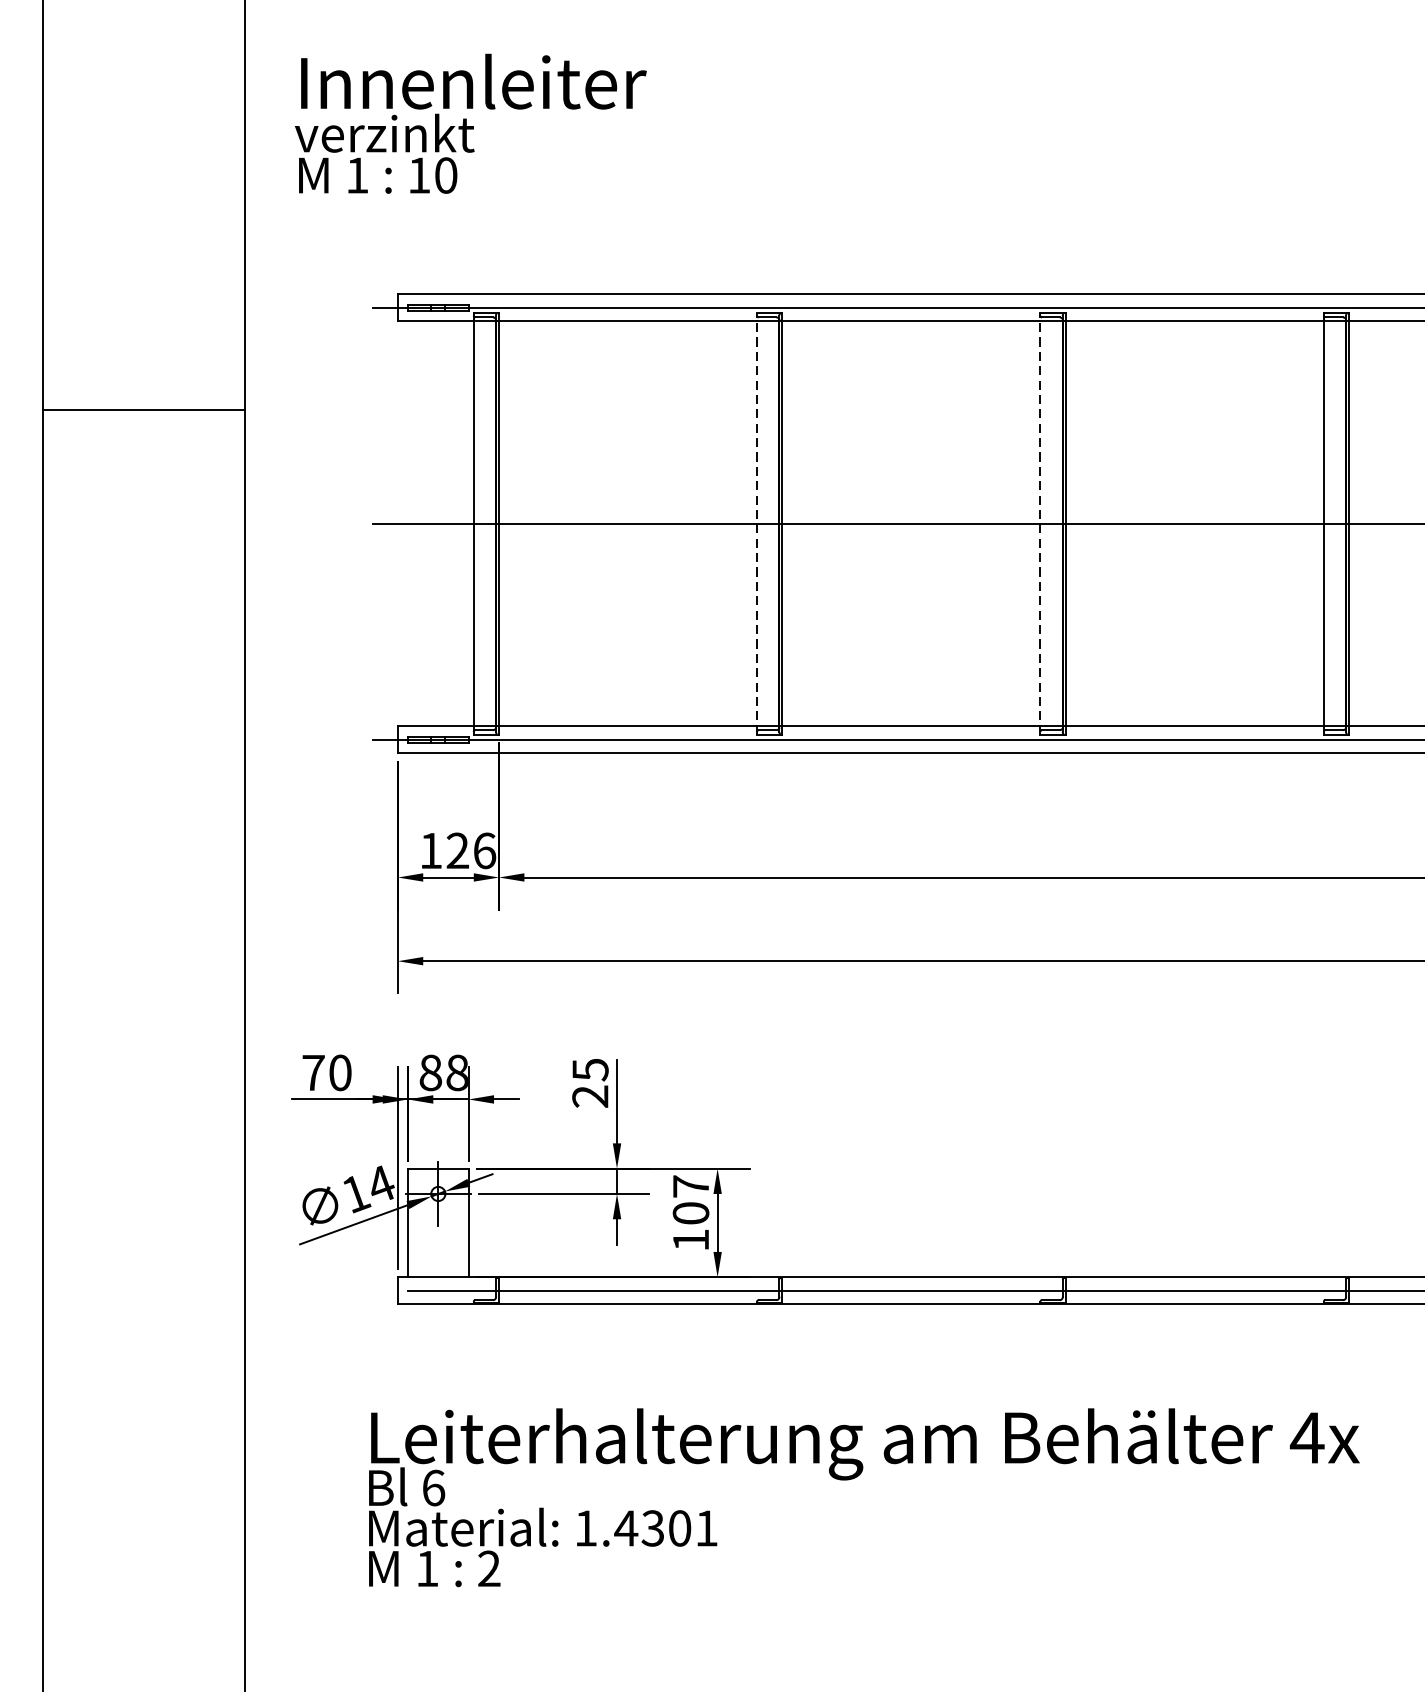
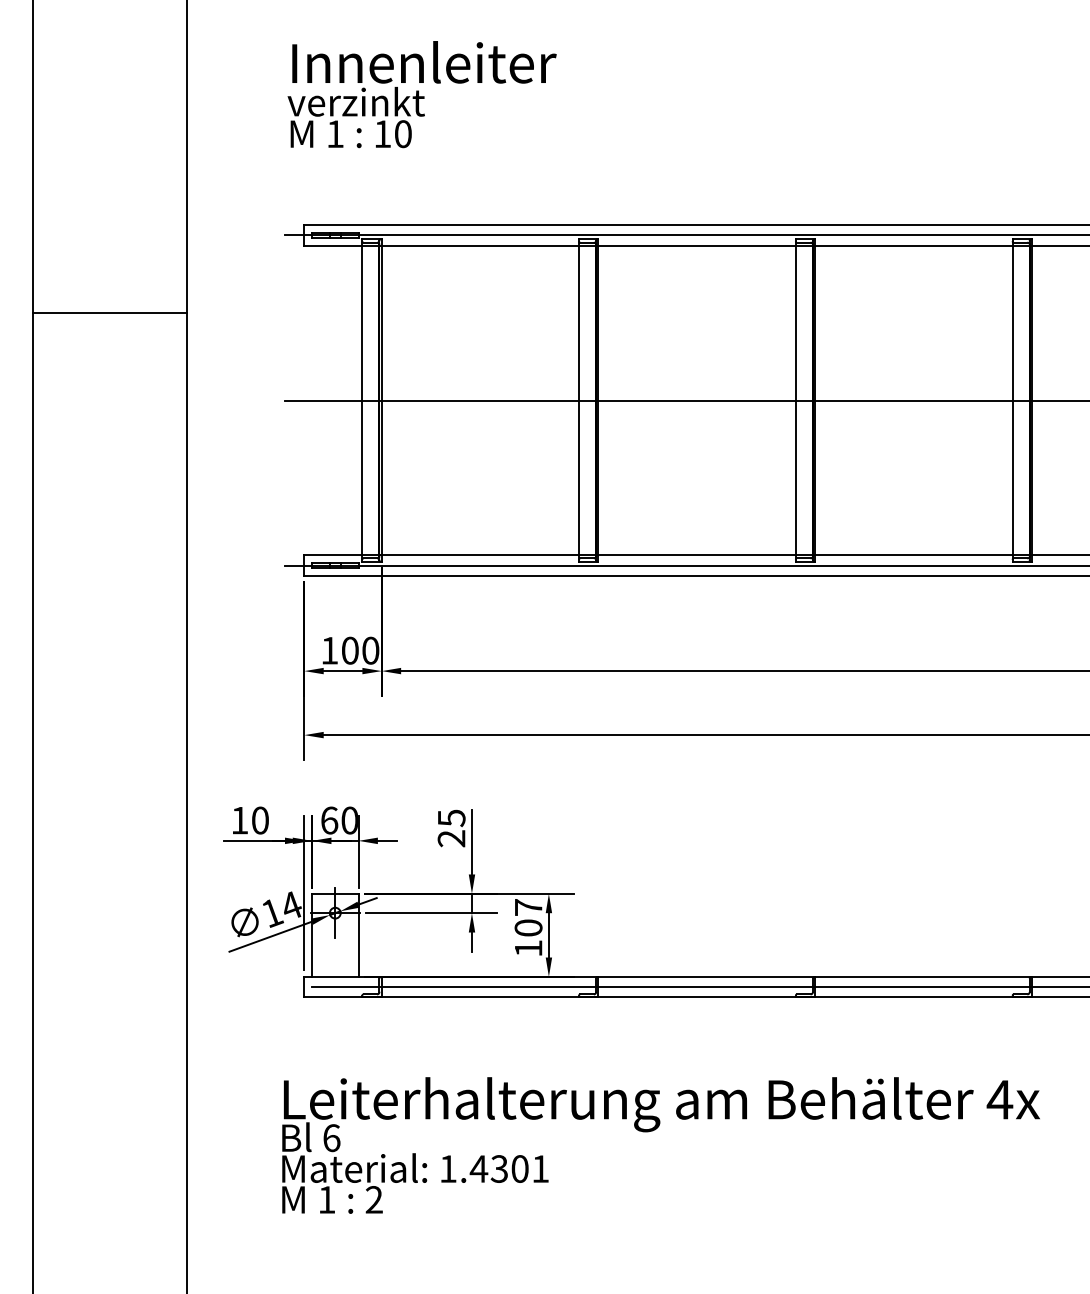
text: (469, 123) -> (421, 94), moved
line: (757, 523) -> (579, 400), dashed -> solid
line: (1039, 523) -> (795, 400), dashed -> solid
text: (471, 850) -> (360, 650), 126 -> 100
text: (313, 1072) -> (239, 820), 70 -> 10
text: (443, 1072) -> (339, 820), 88 -> 60

